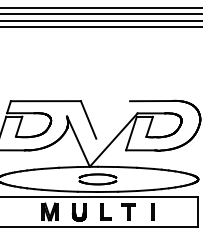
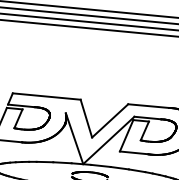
line: (113, 119) -> (110, 120), added

